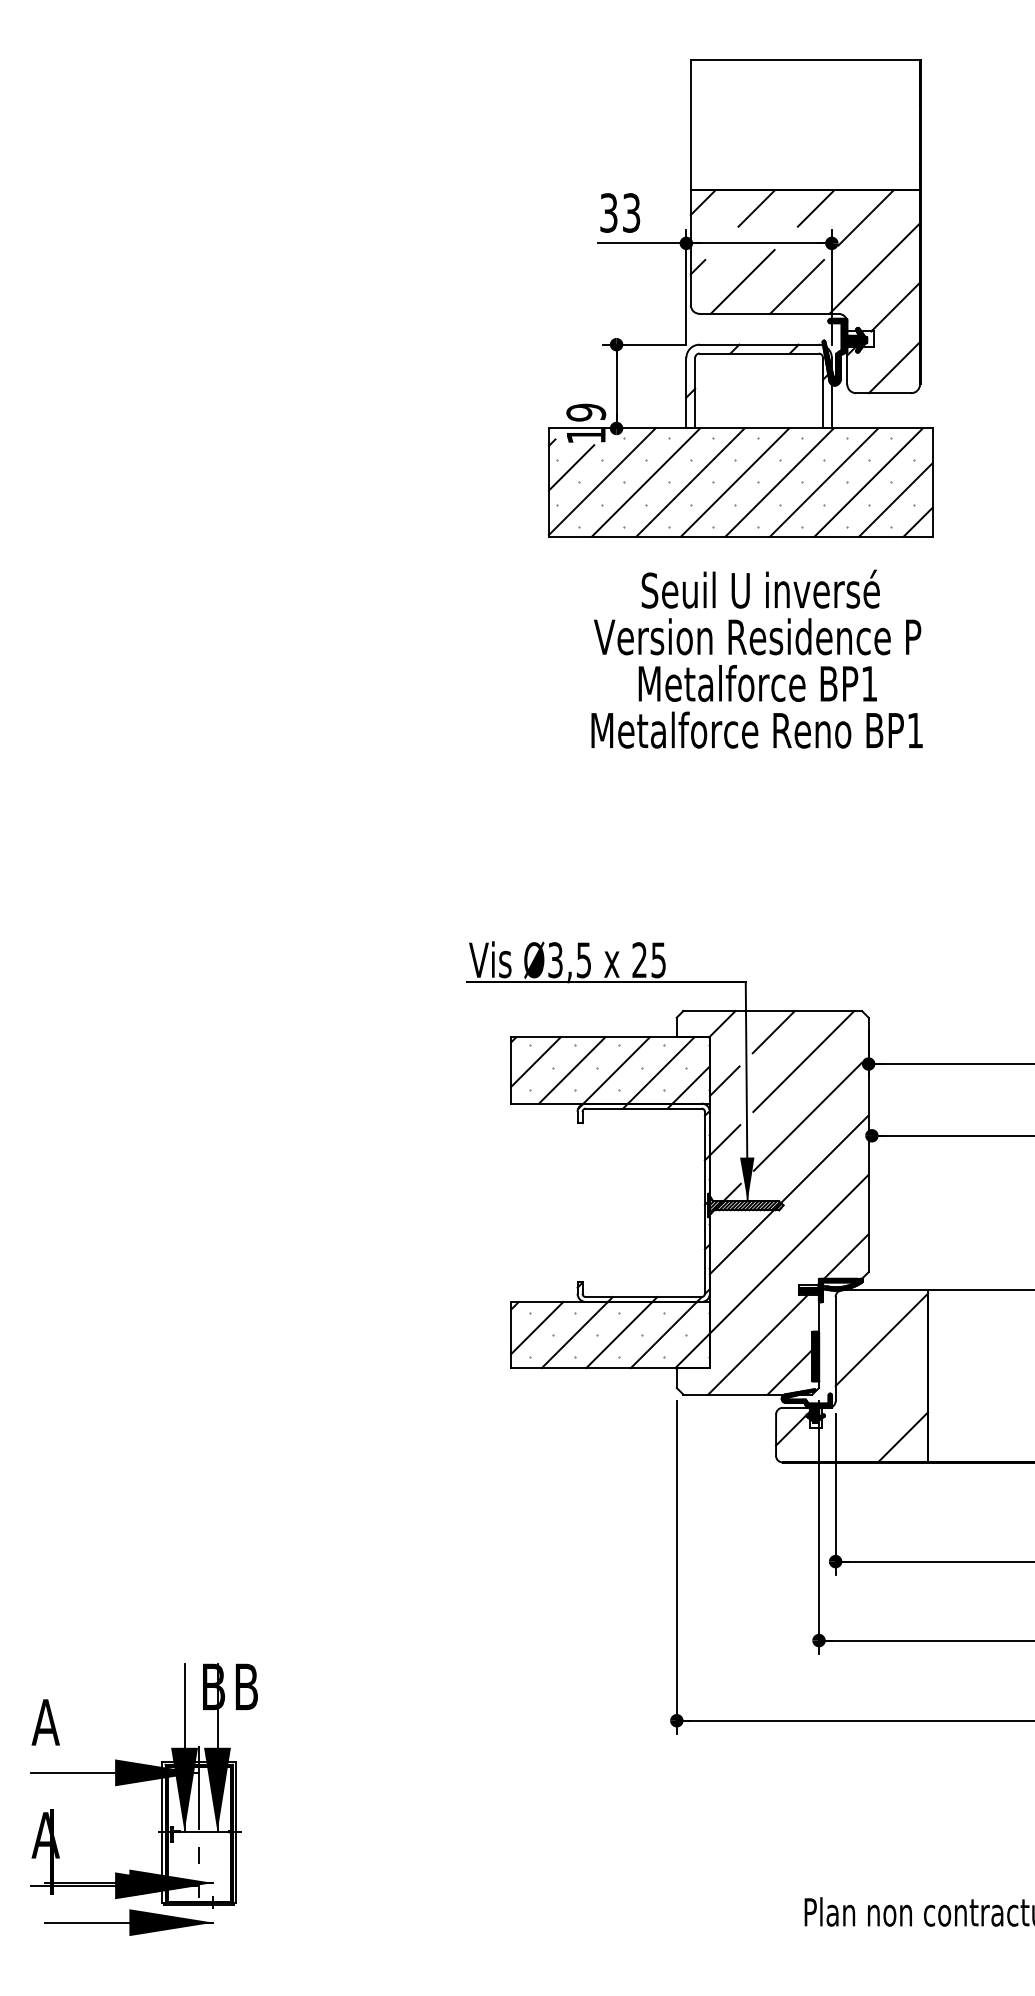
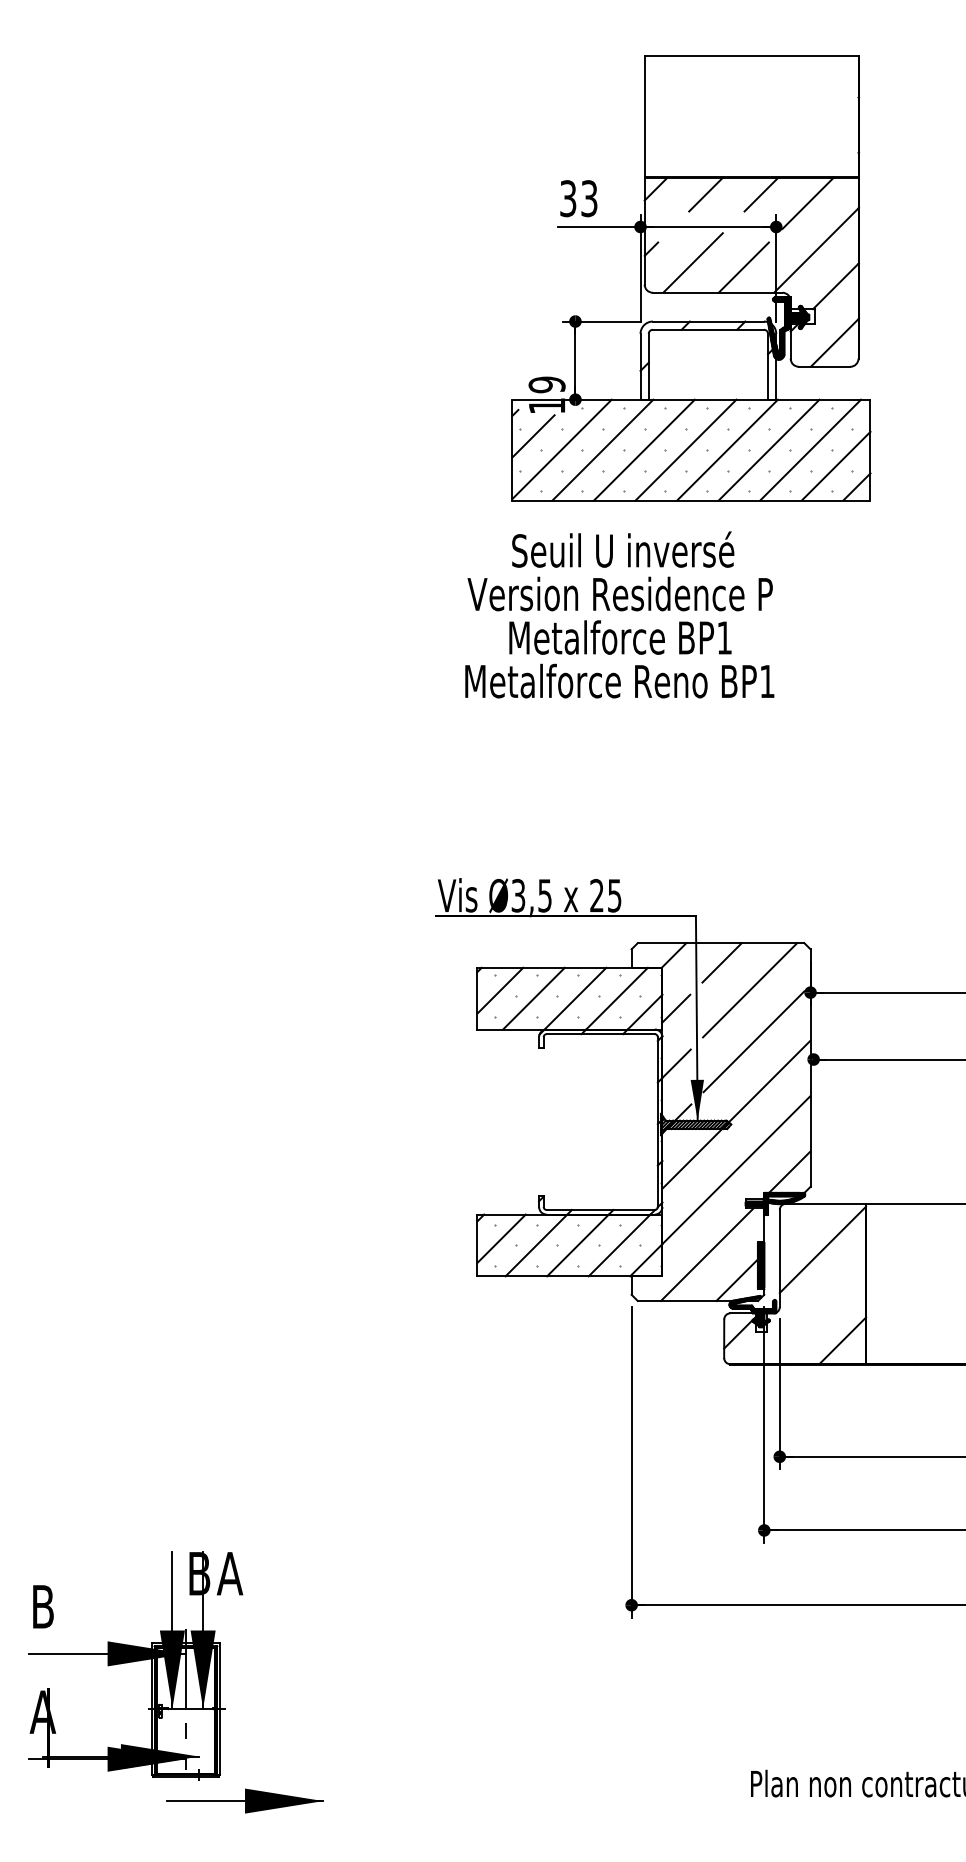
text: (756, 658) -> (619, 614), moved
text: (246, 1686) -> (230, 1573), B -> A
text: (45, 1722) -> (42, 1606), A -> B
part: (128, 1922) -> (244, 1800), moved

